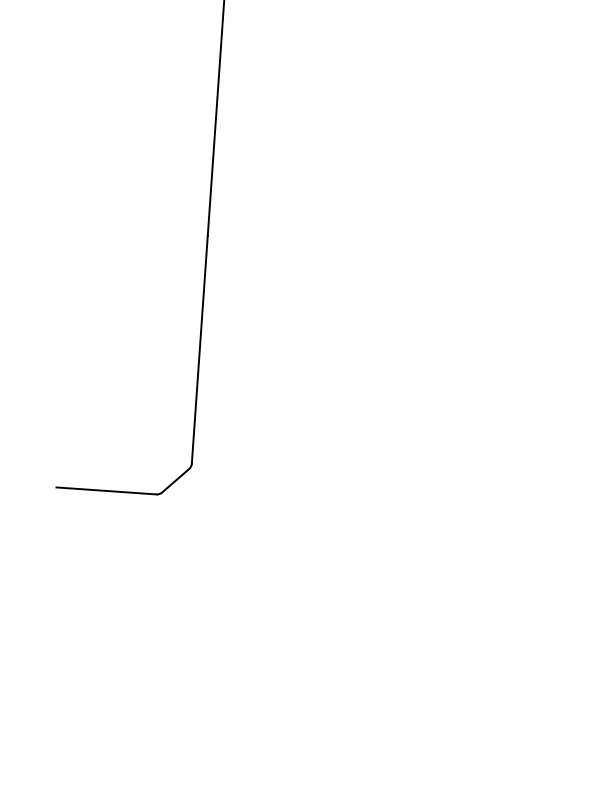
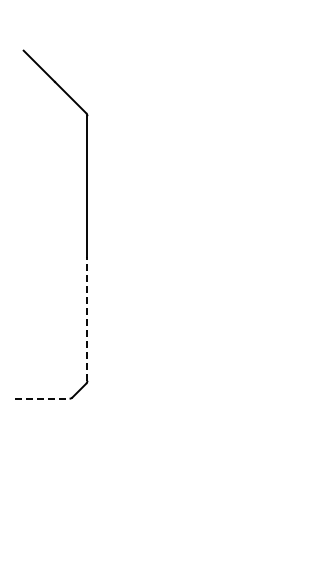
line: (199, 349) -> (87, 318), solid -> dashed
line: (106, 490) -> (42, 398), solid -> dashed

